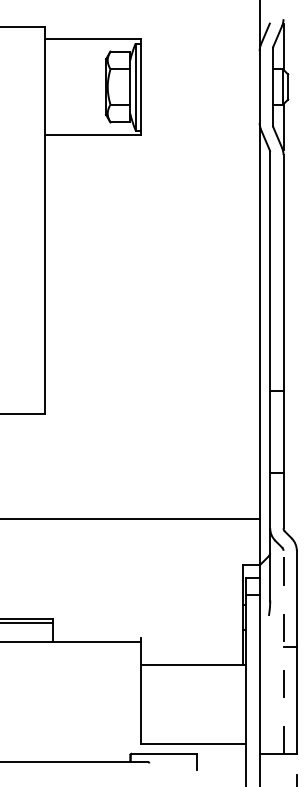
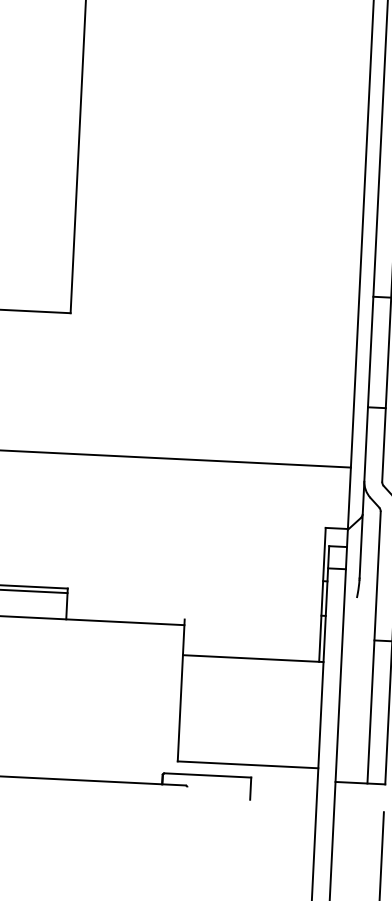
line: (283, 652) -> (374, 647), dashed -> solid

